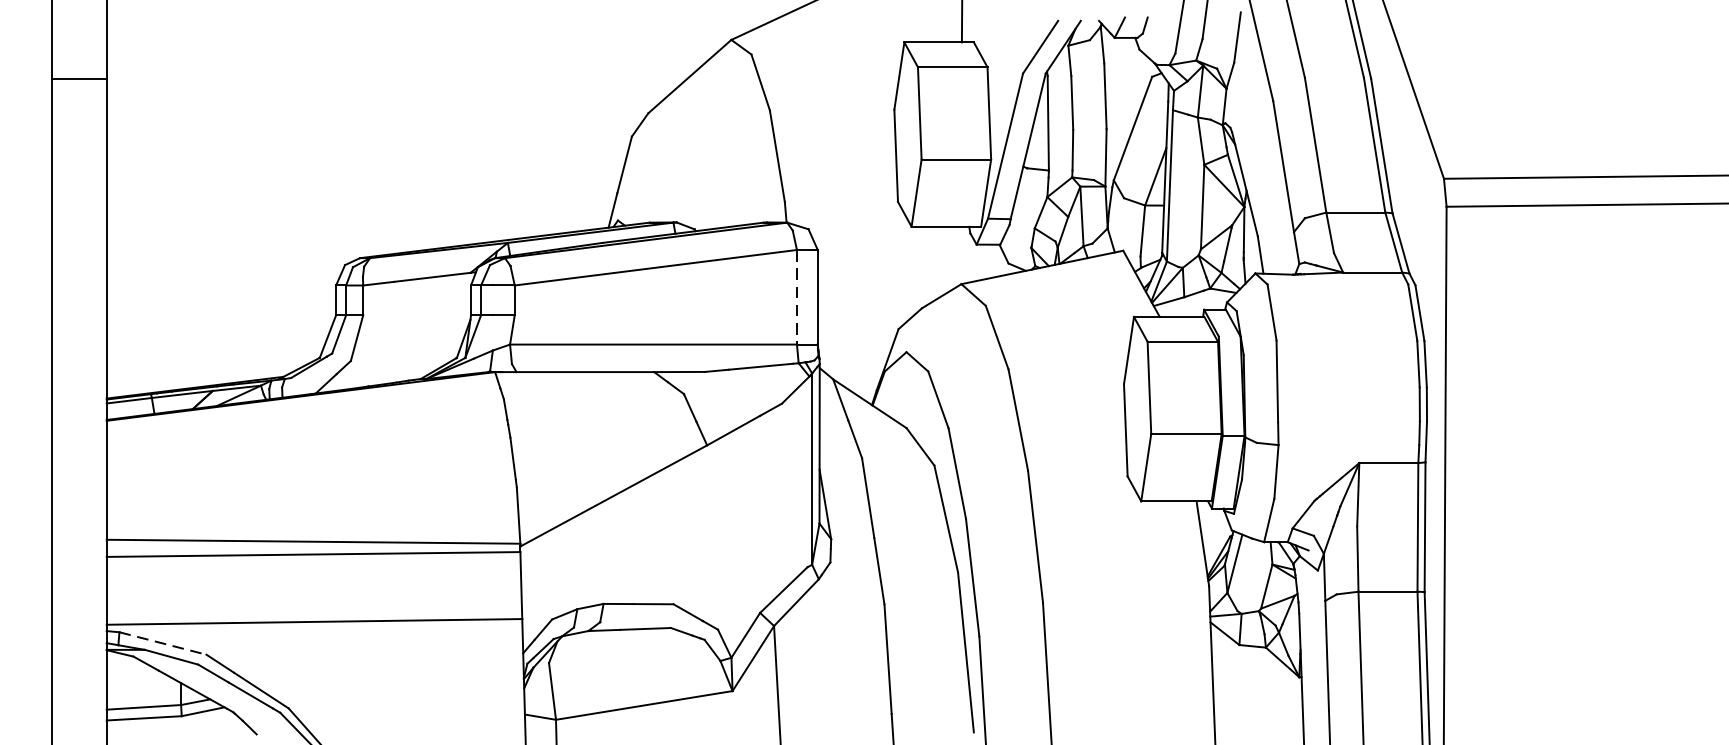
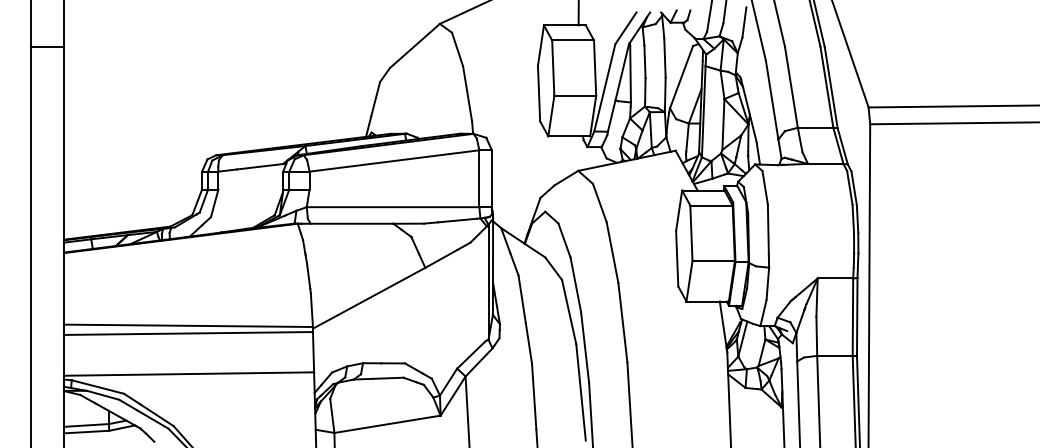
line: (797, 298) -> (479, 179), dashed -> solid
line: (163, 644) -> (98, 387), dashed -> solid

